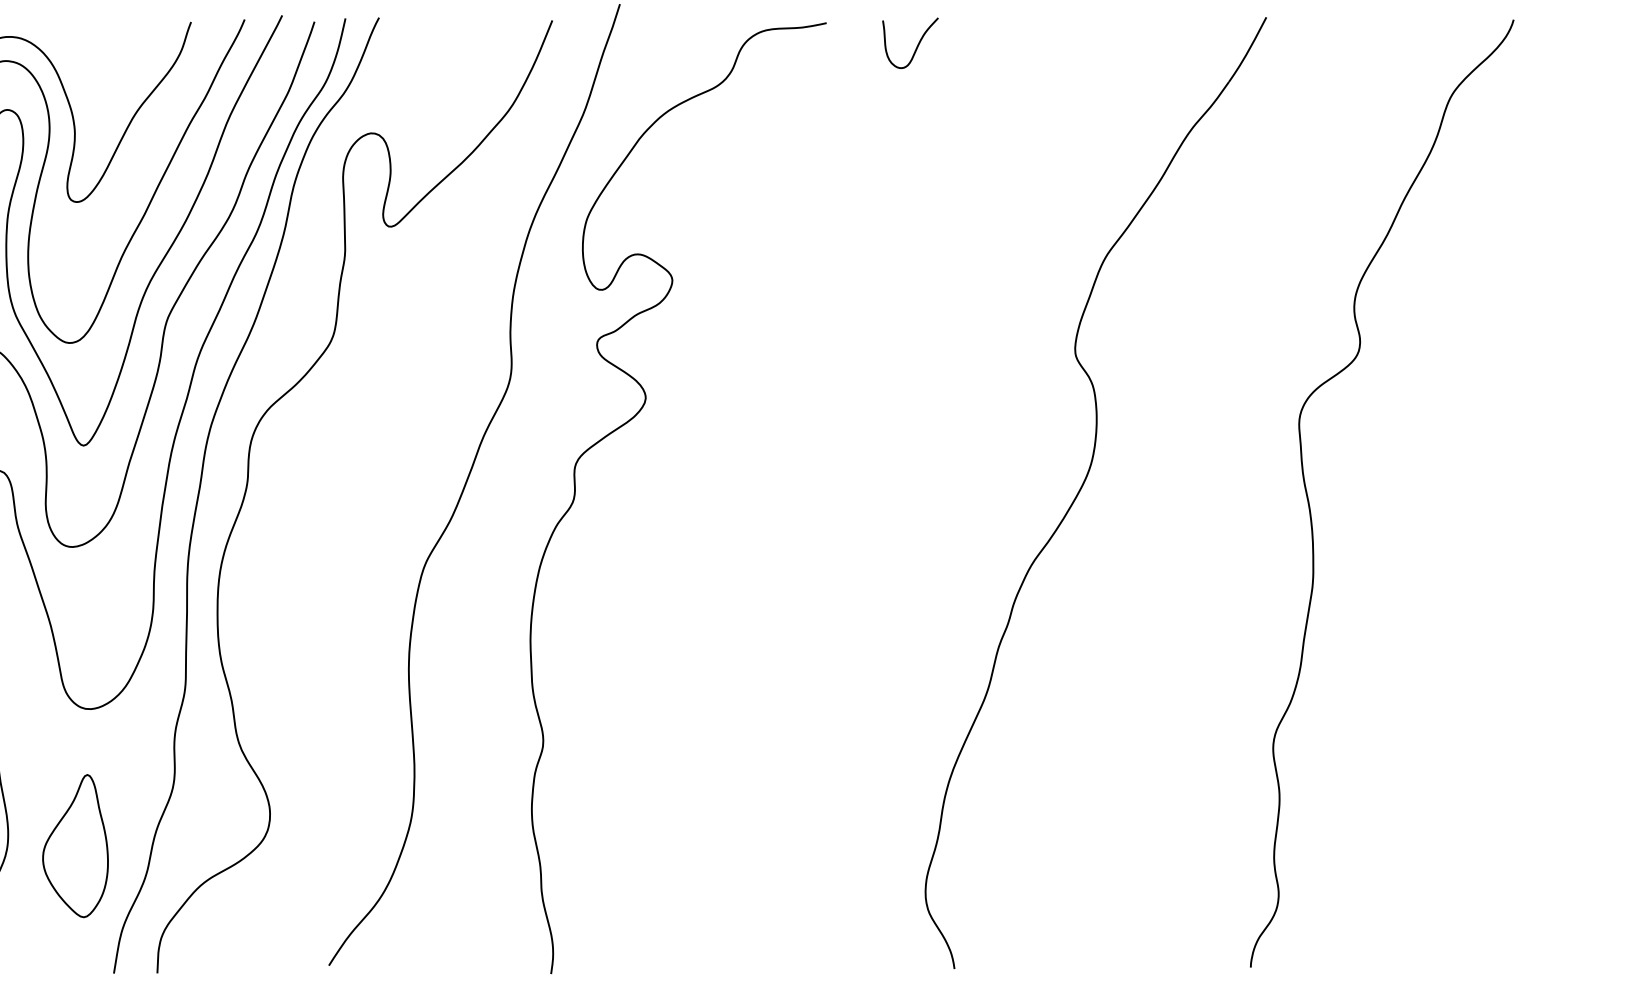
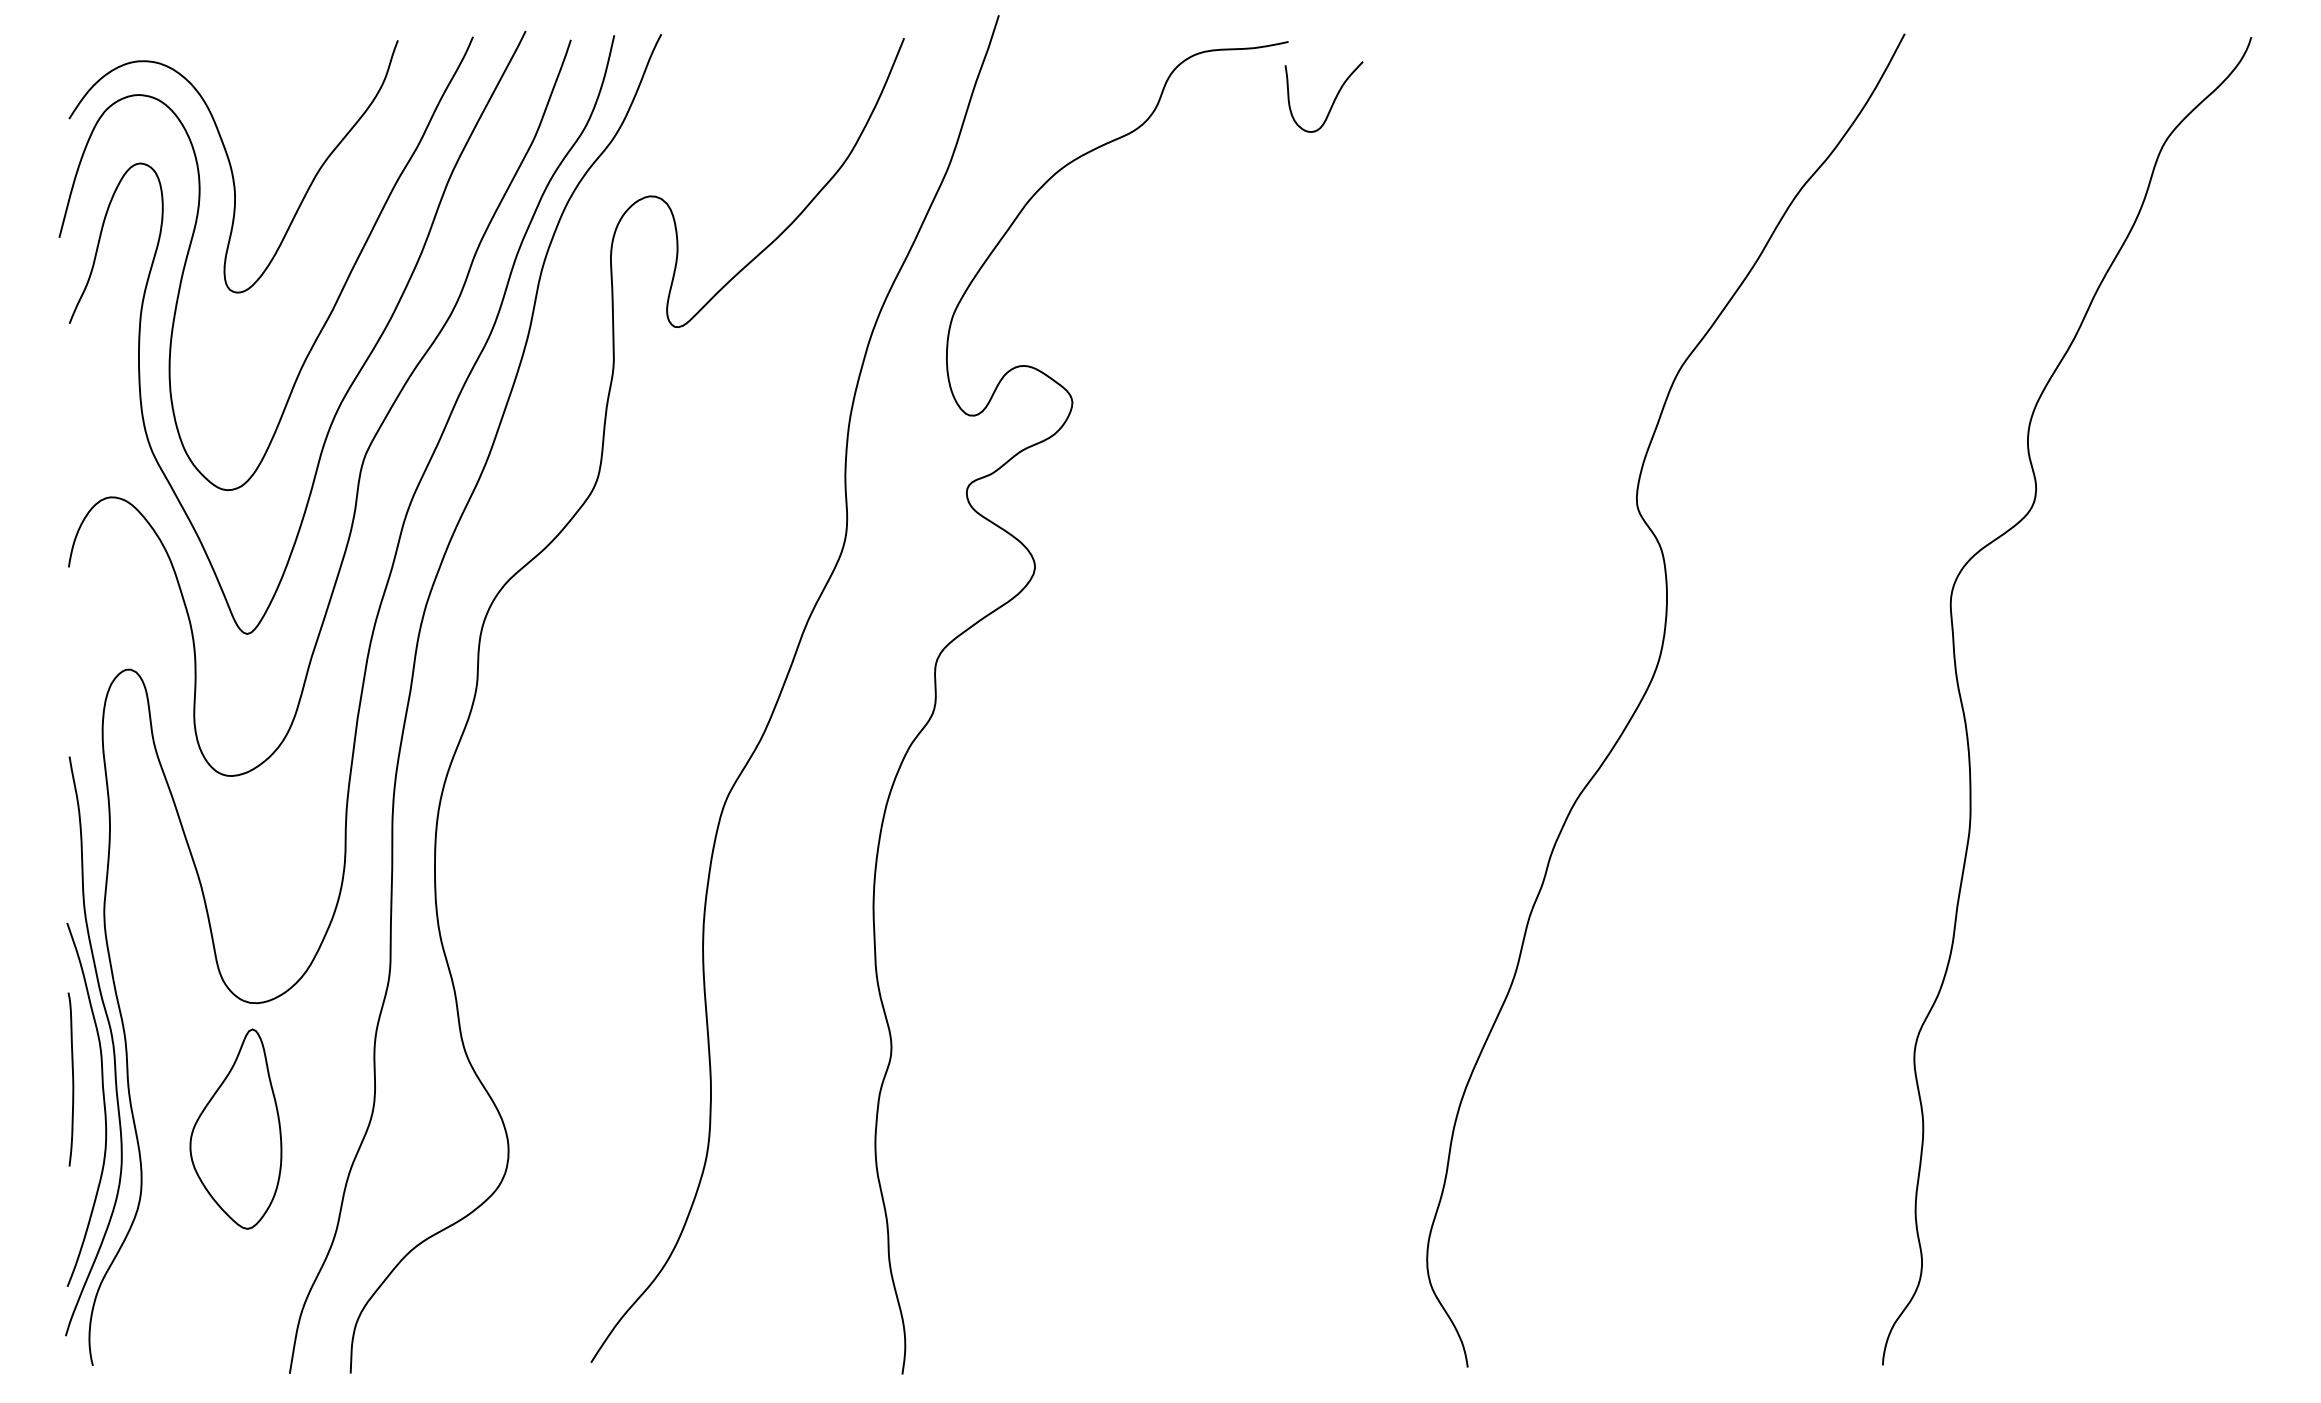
curve: (917, 45) -> (1333, 100), moved
part: (75, 845) -> (235, 1128), moved

